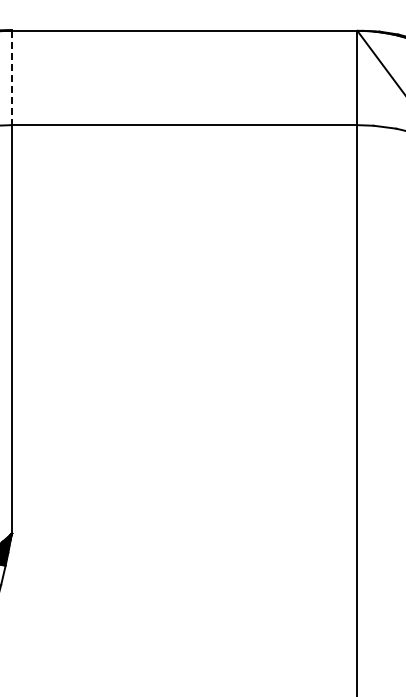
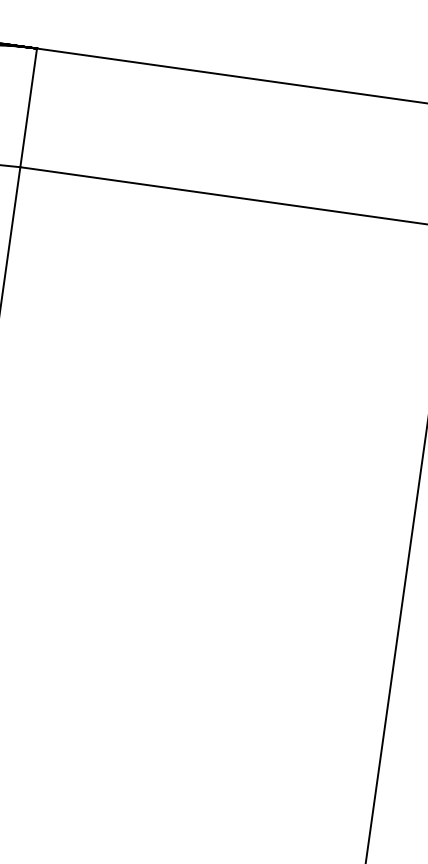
line: (11, 78) -> (28, 108), dashed -> solid

